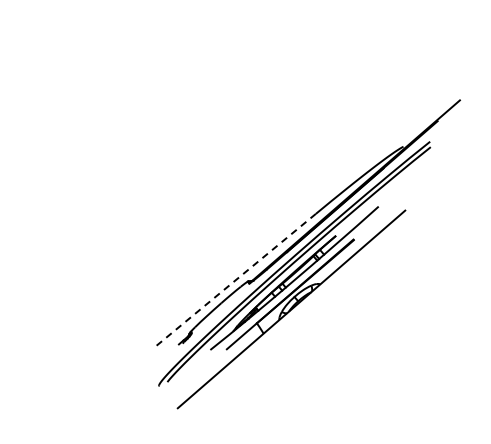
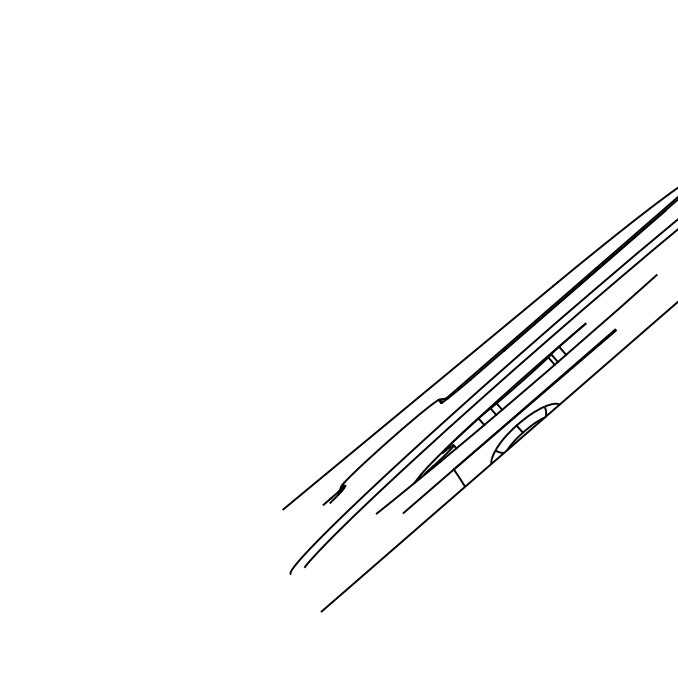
line: (235, 280) -> (418, 397), dashed -> solid

